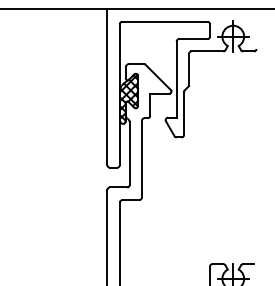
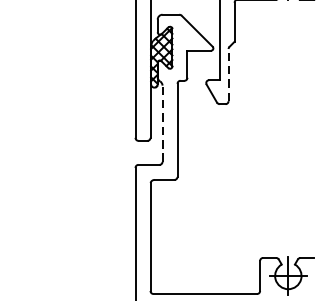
line: (184, 113) -> (229, 75), solid -> dashed
line: (129, 153) -> (162, 123), solid -> dashed

